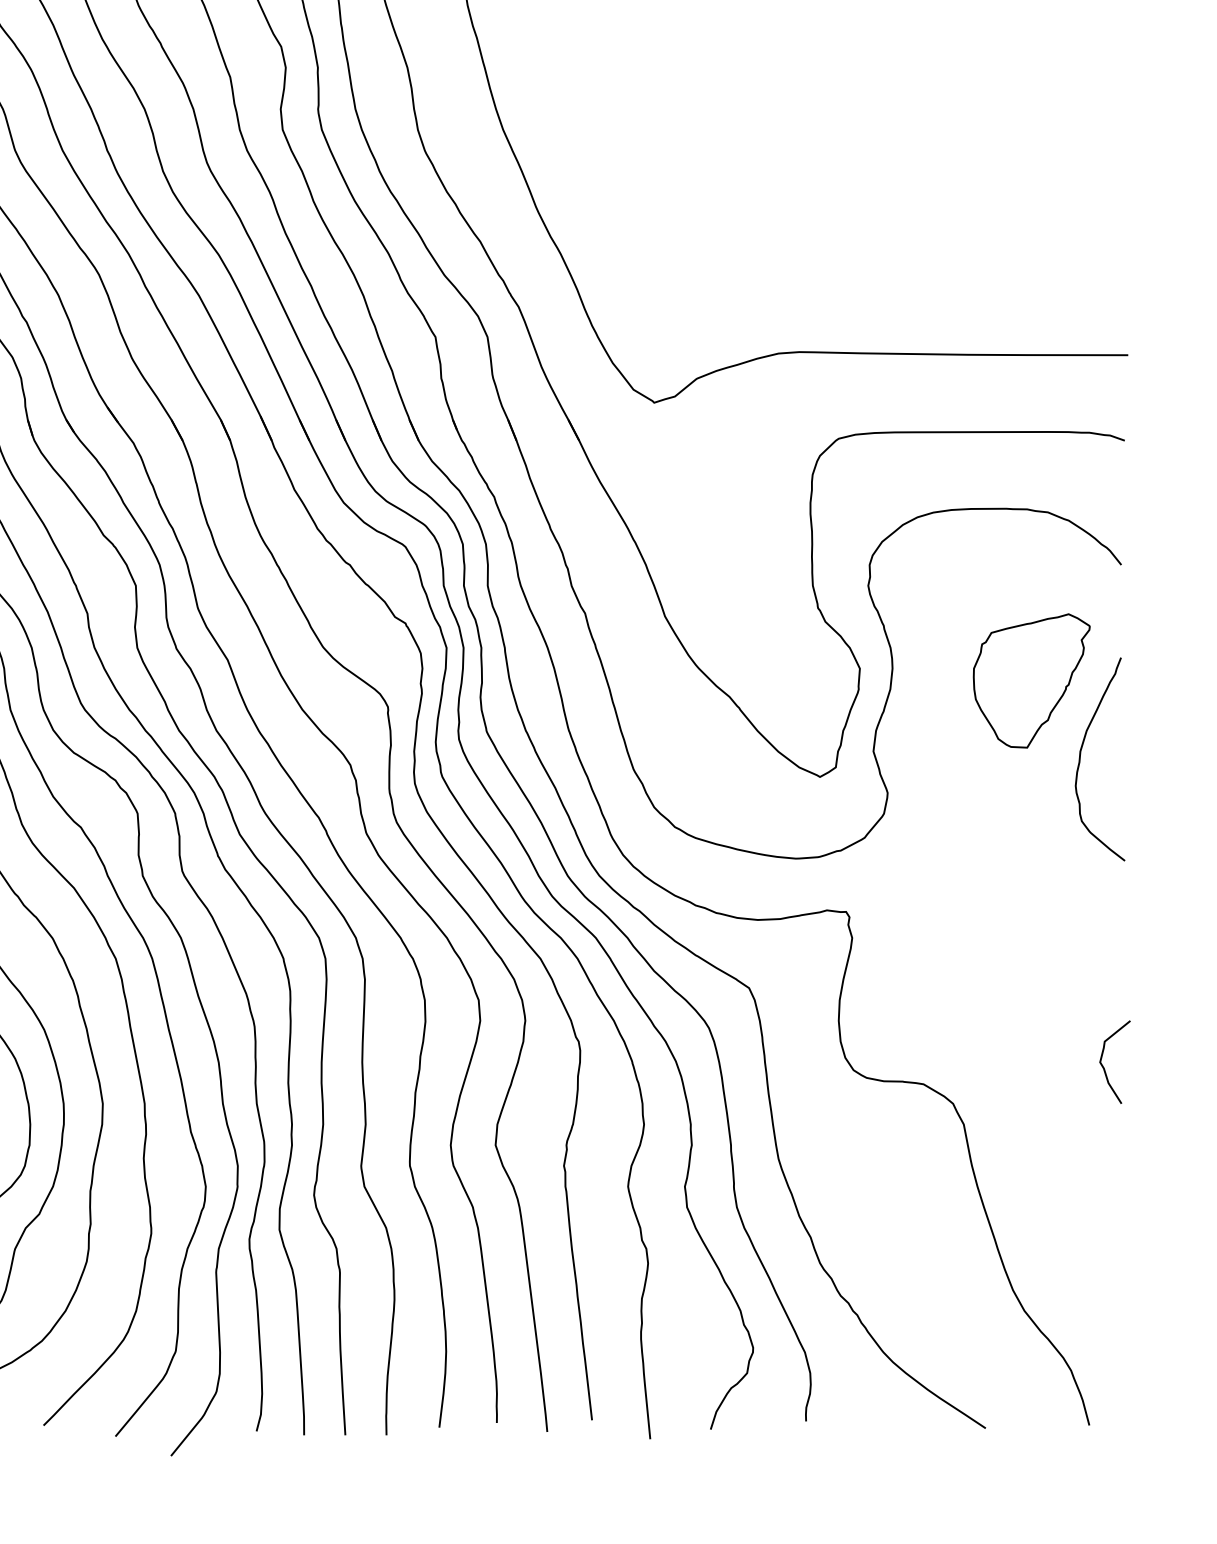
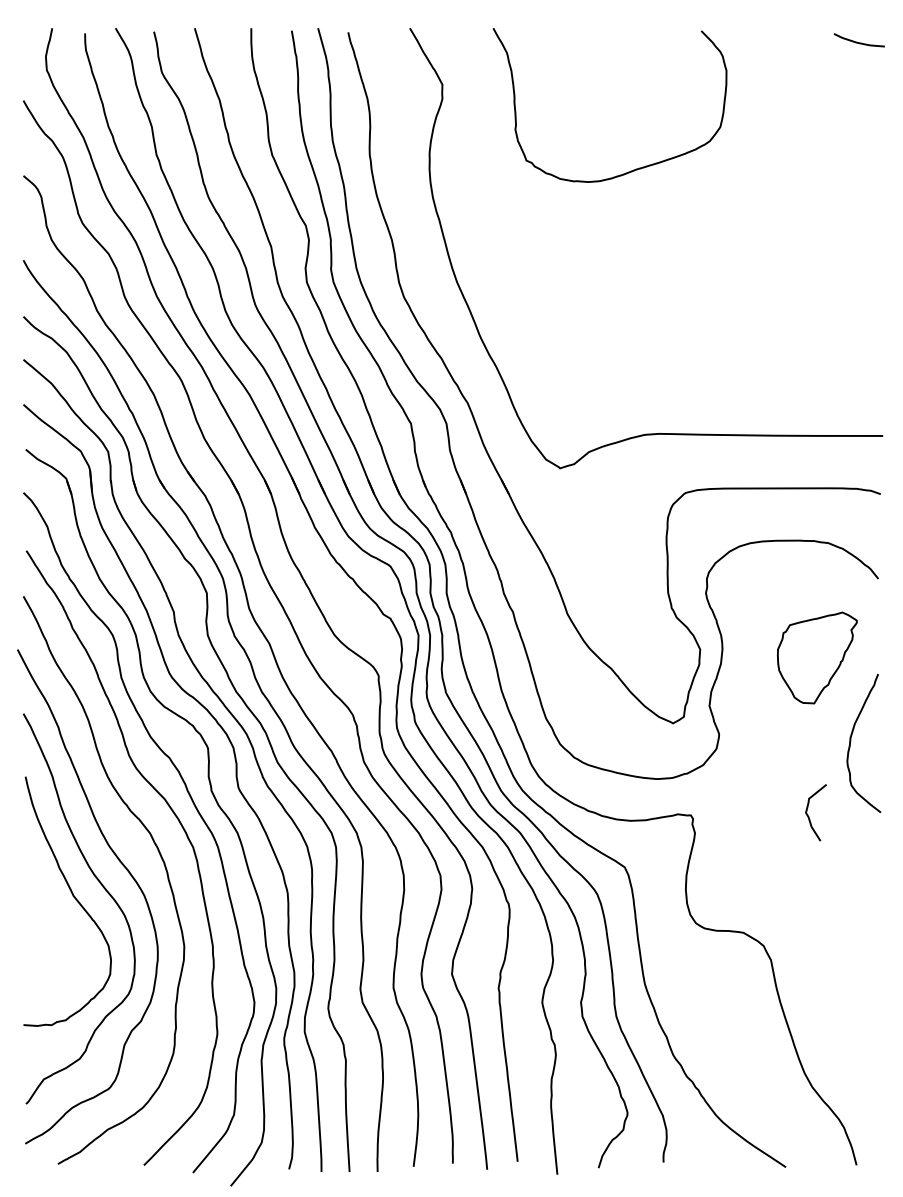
curve: (1081, 756) -> (851, 741), moved
curve: (1105, 1067) -> (809, 816), moved

